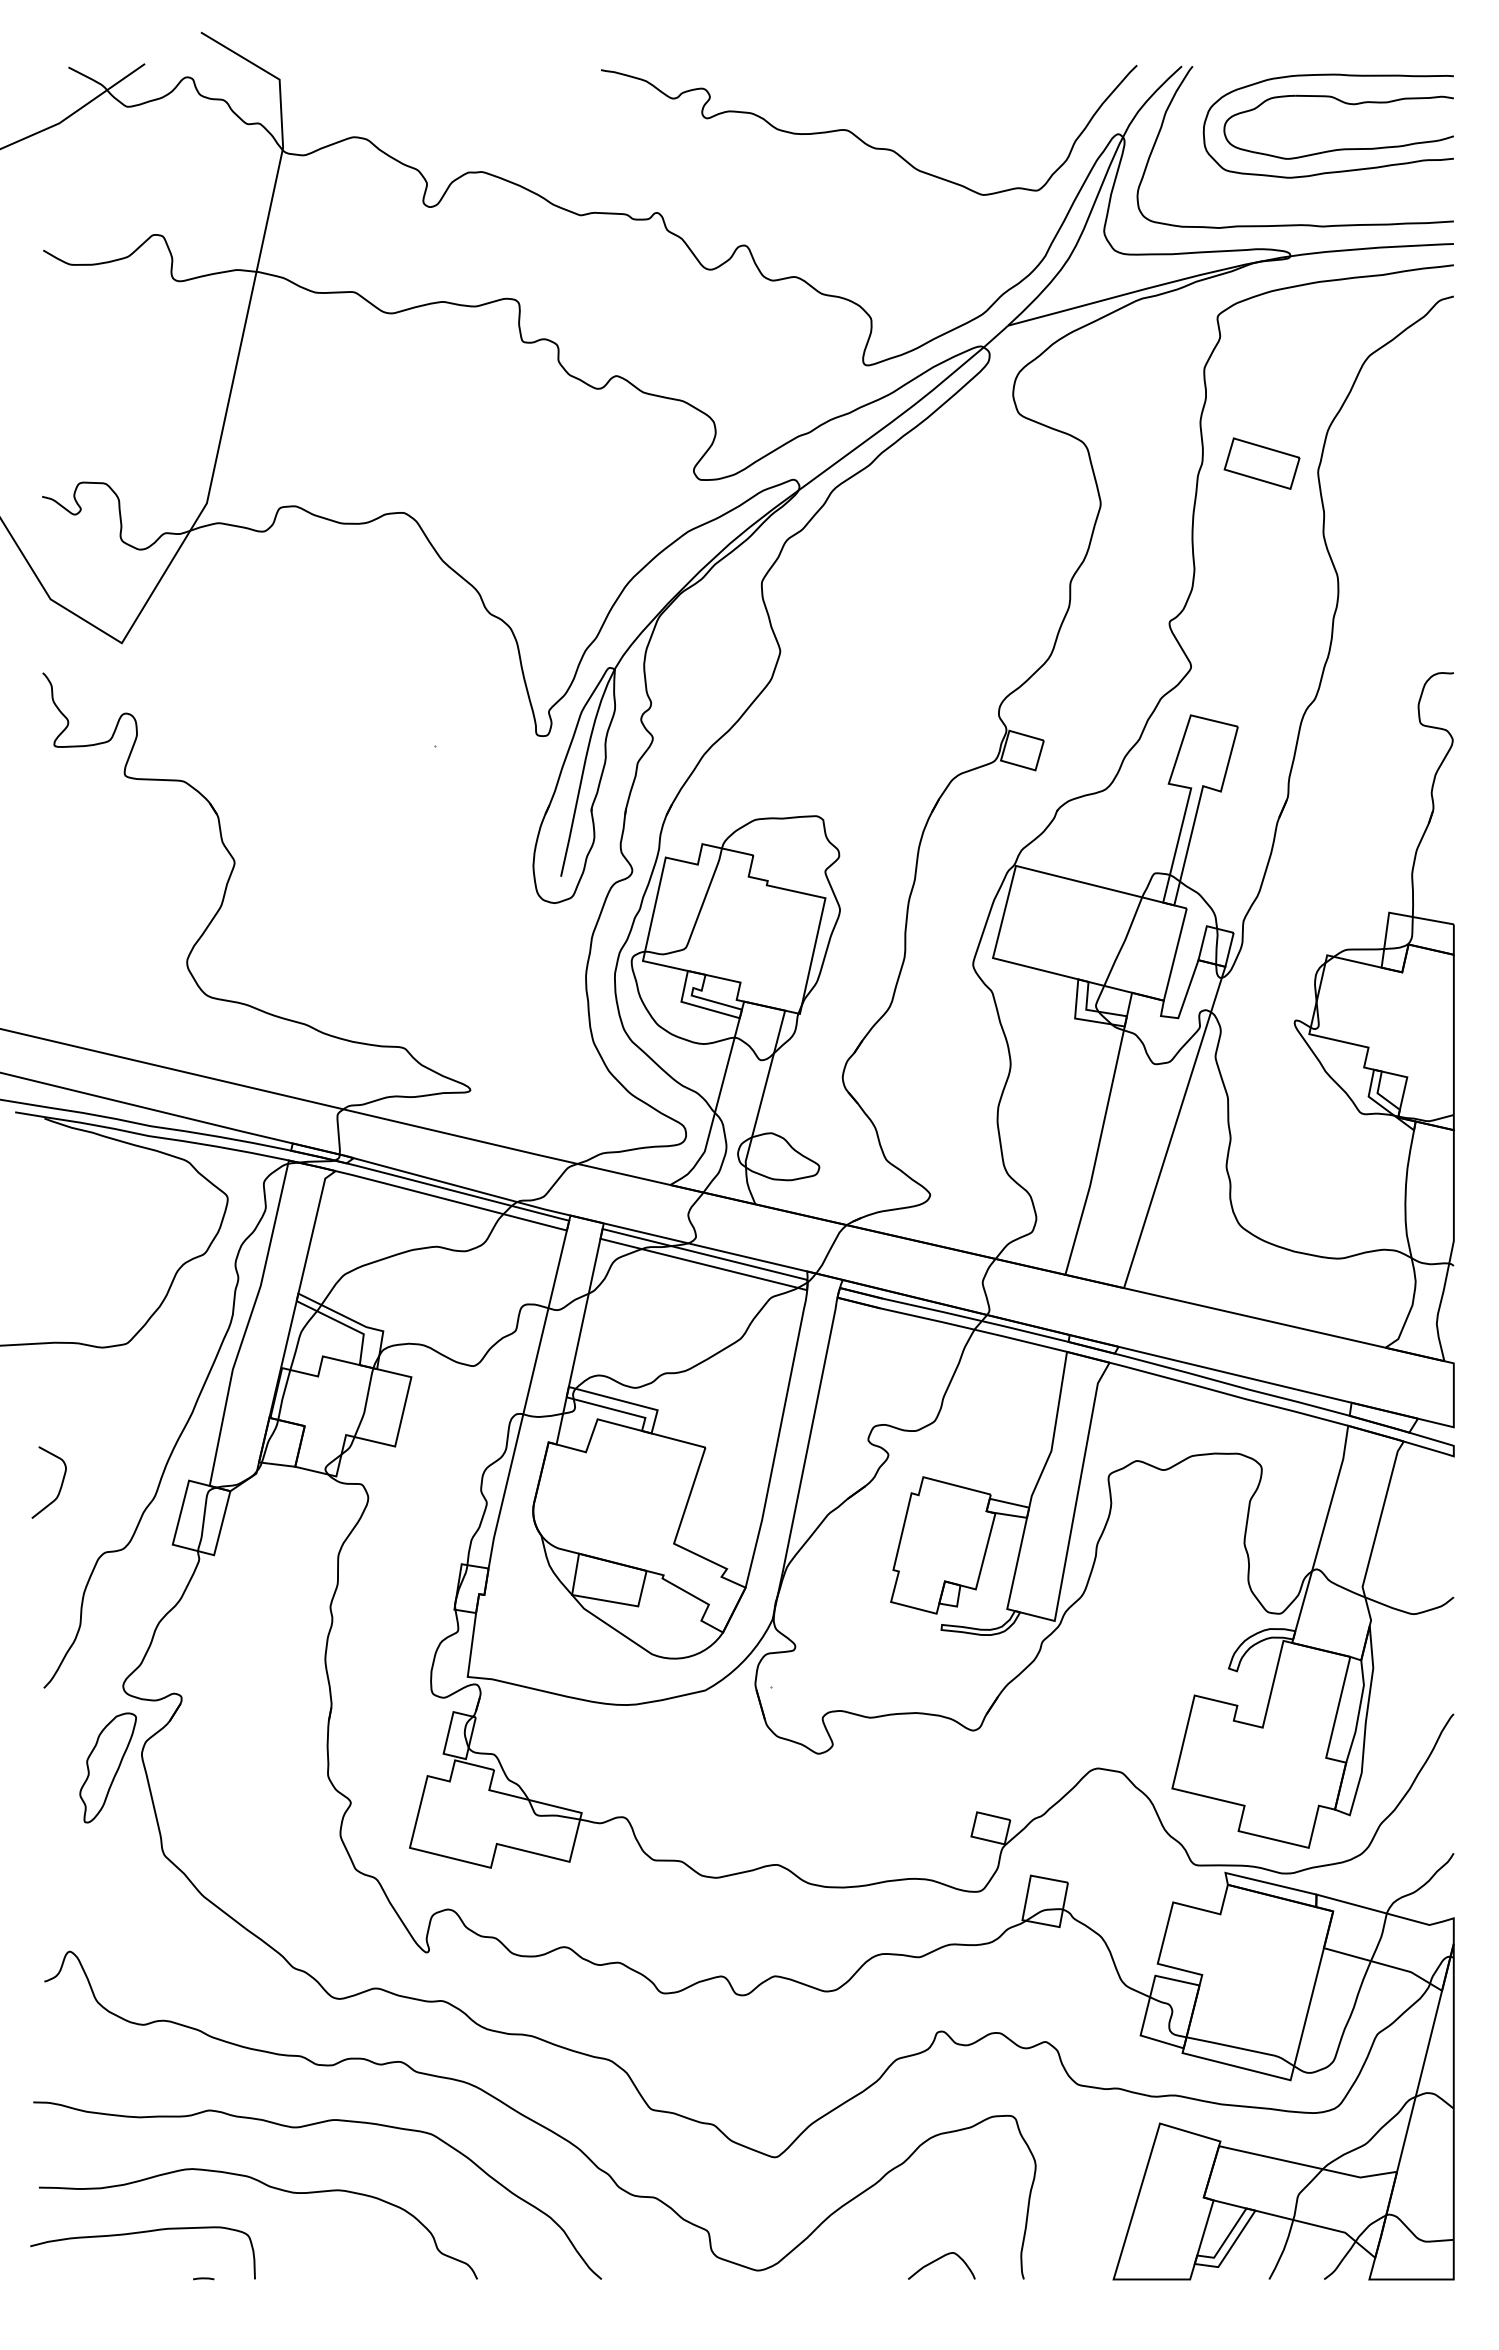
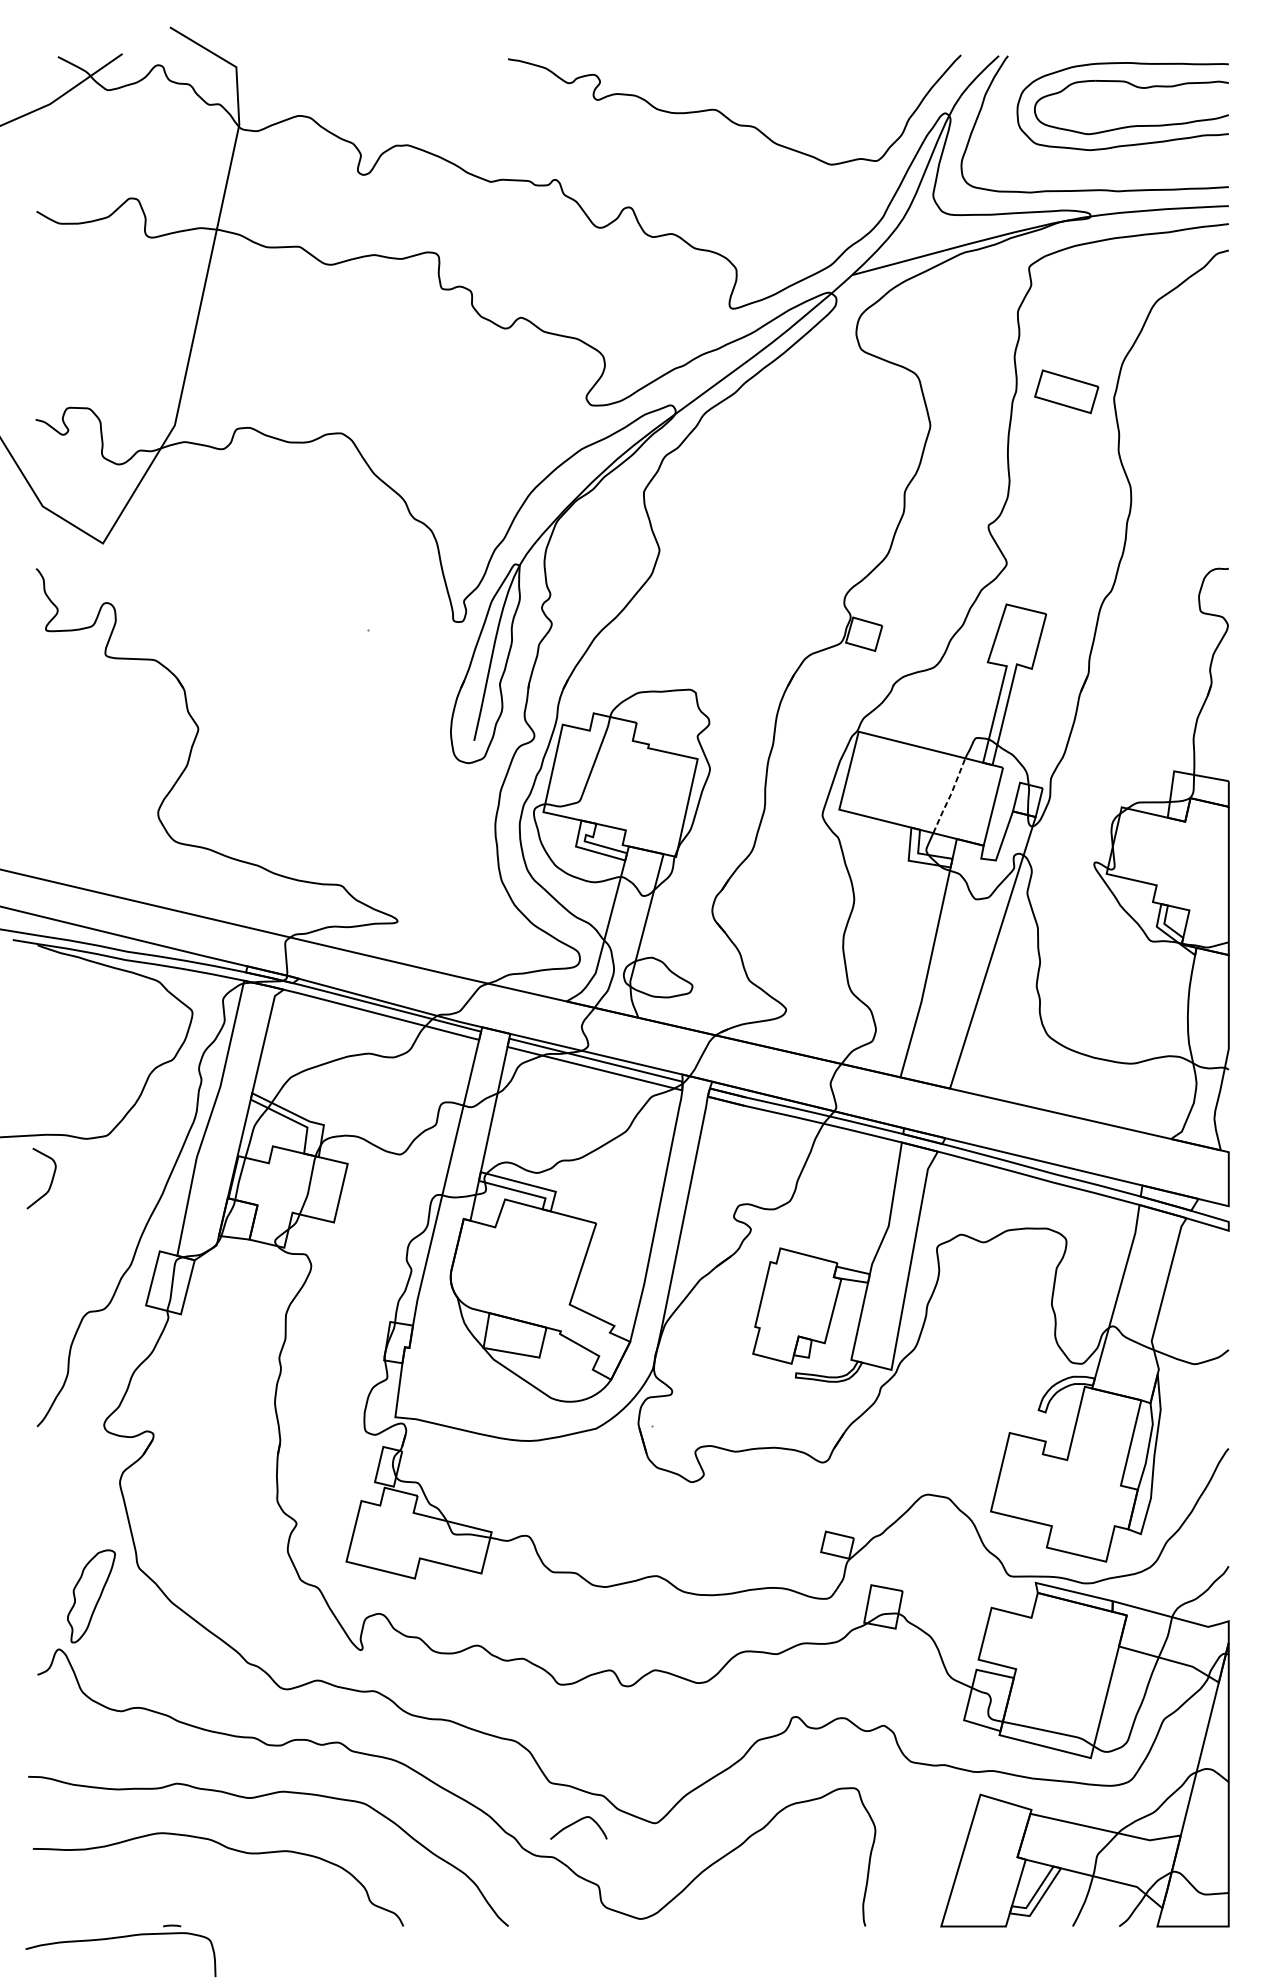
line: (1124, 942) -> (950, 796), solid -> dashed
curve: (60, 1485) -> (51, 1181), moved
part: (107, 1767) -> (90, 1596), moved
curve: (141, 2233) -> (119, 1938), moved
curve: (939, 2259) -> (576, 1822), moved

